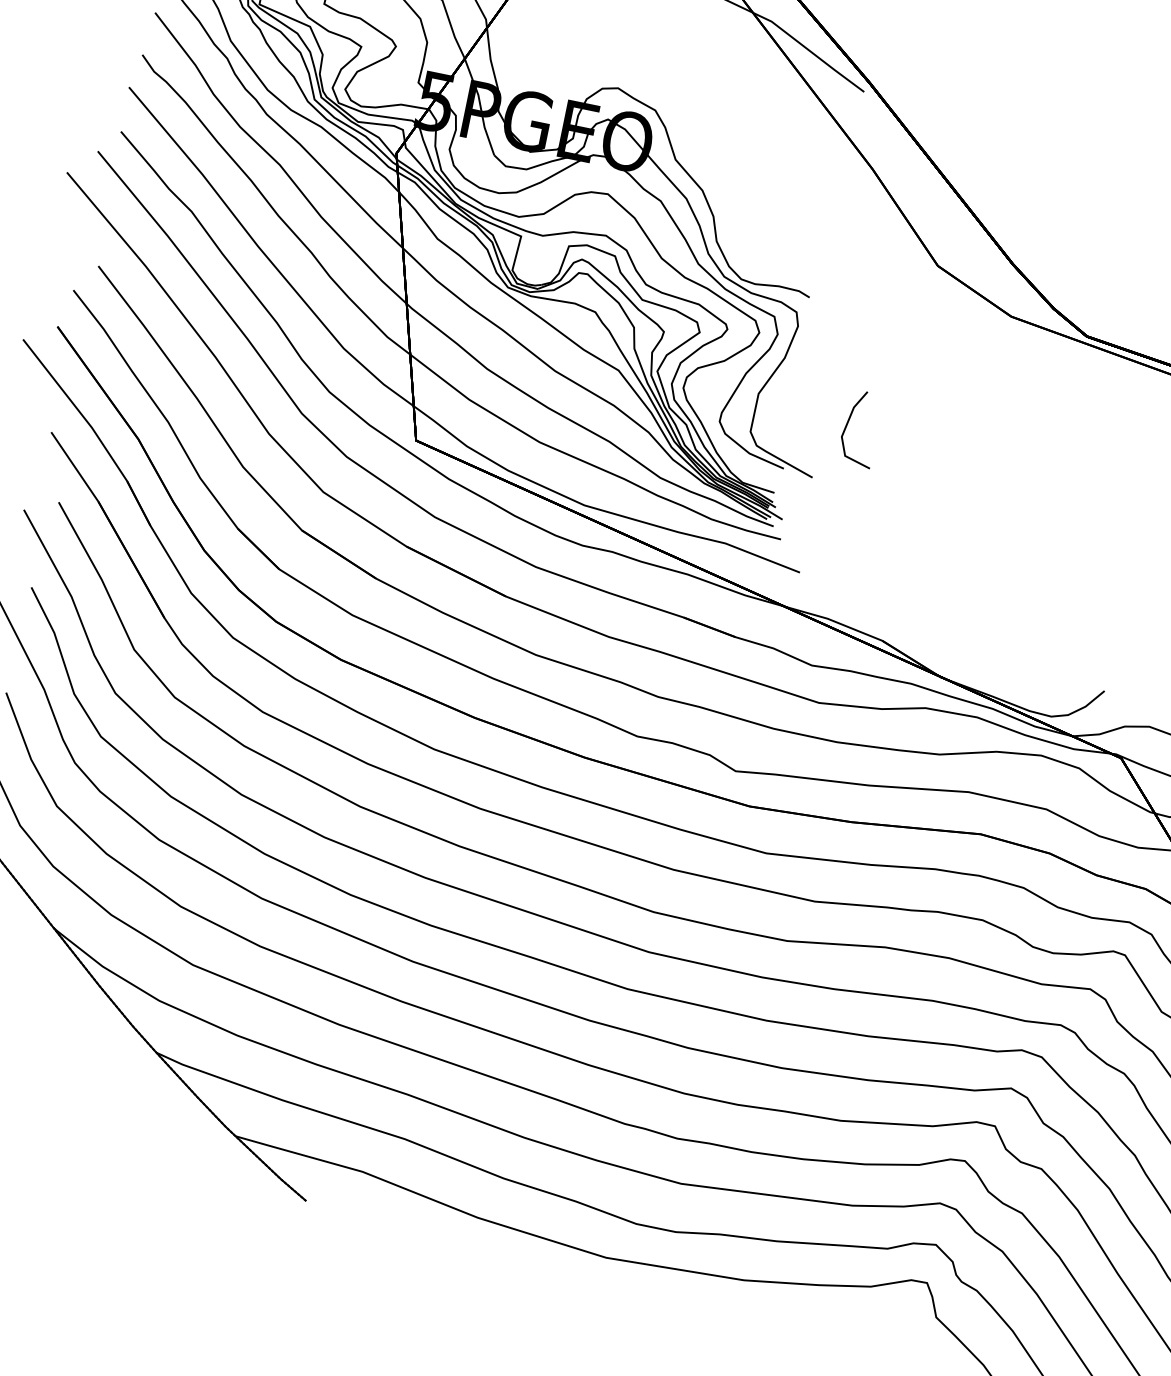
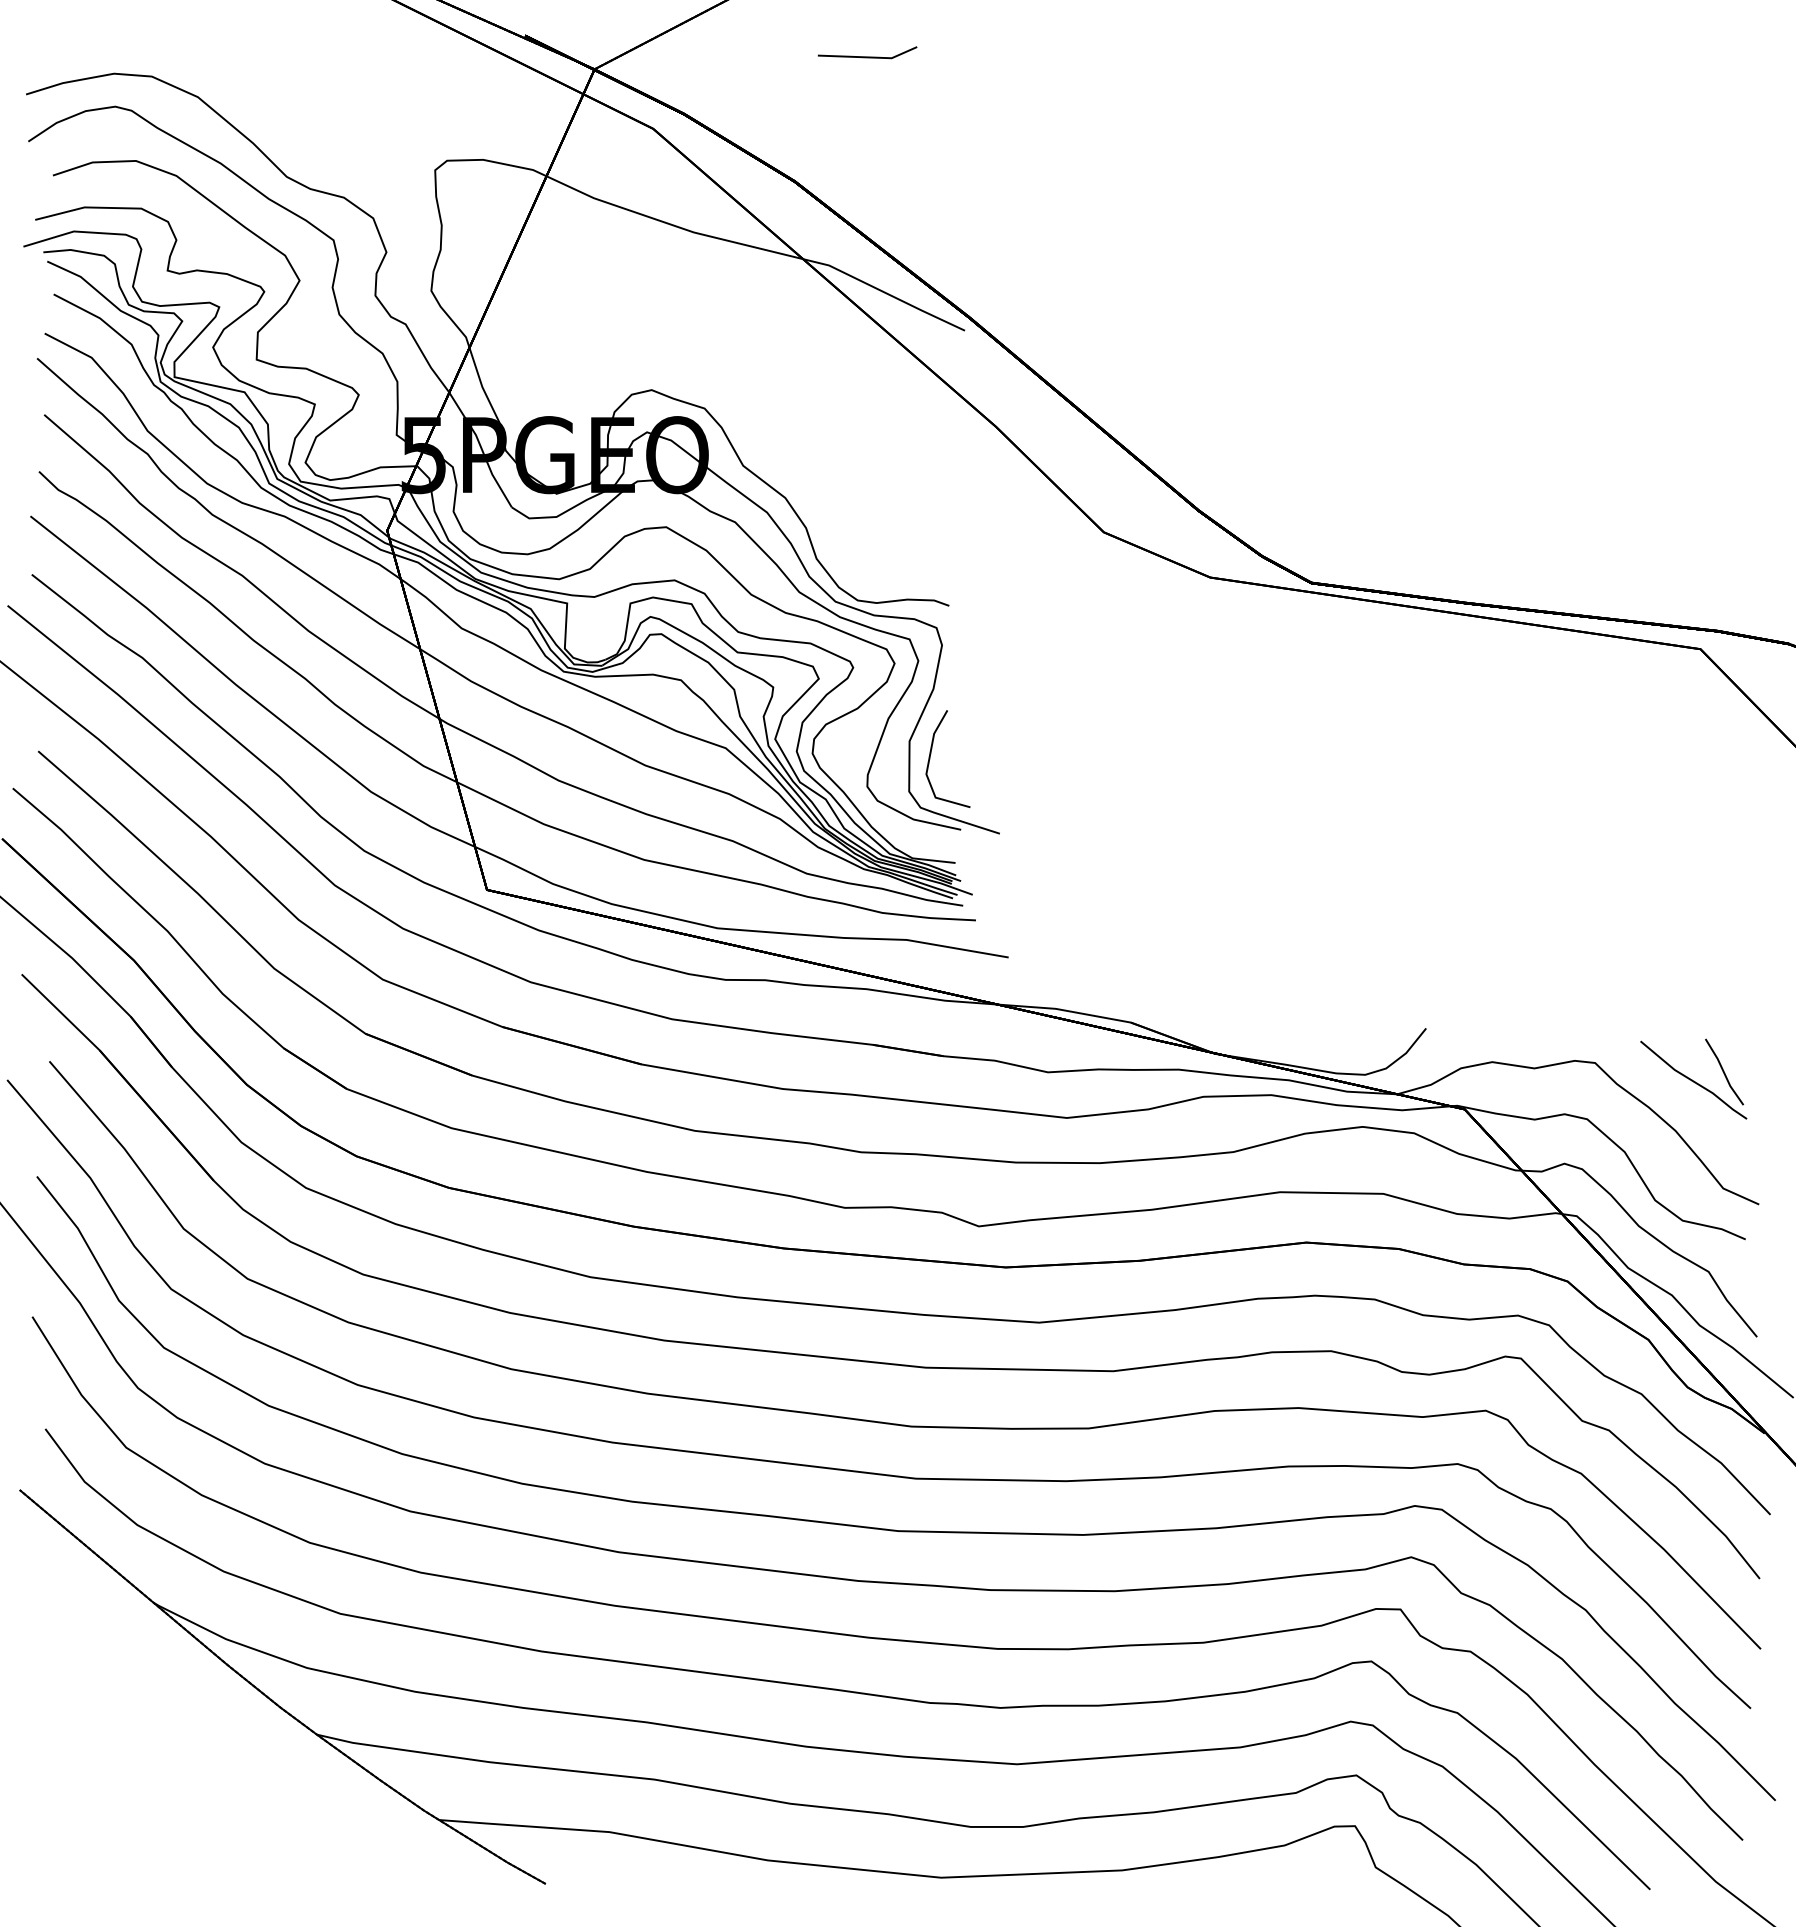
line: (848, 422) -> (931, 754), moved

